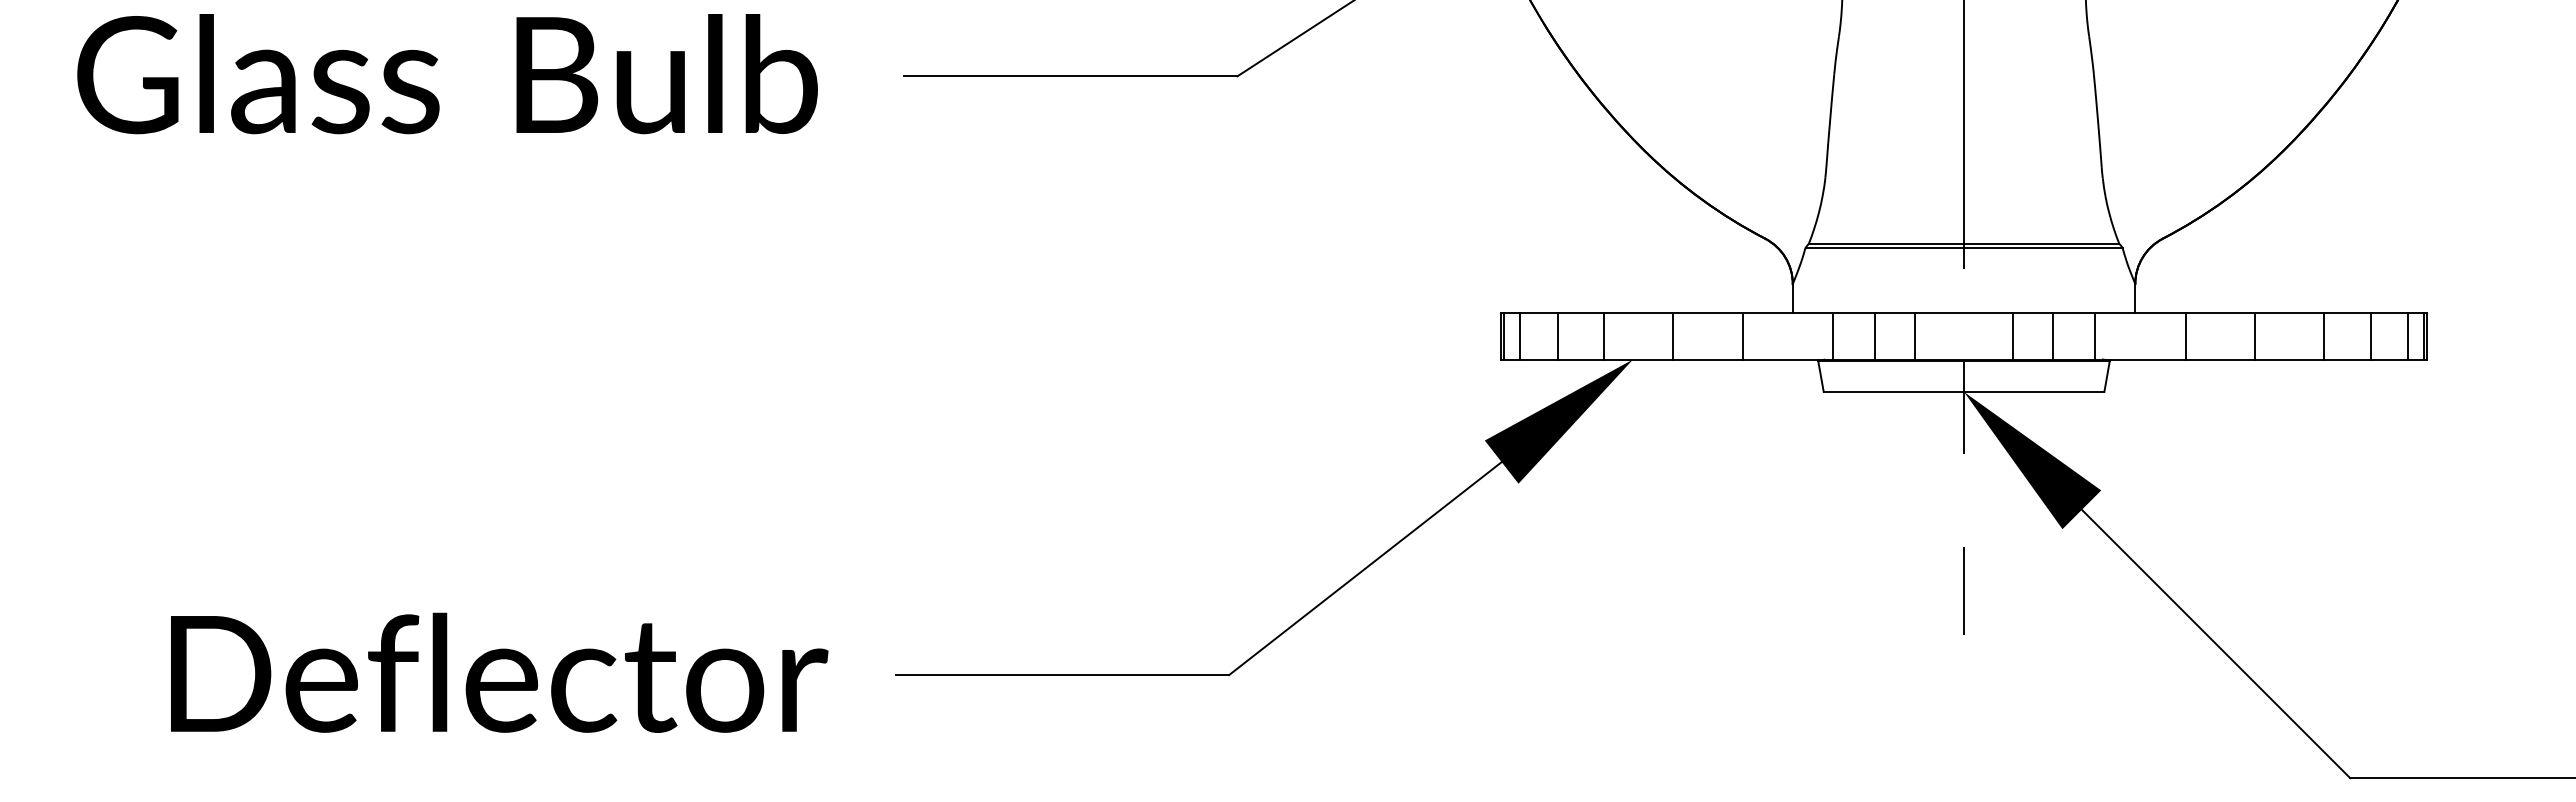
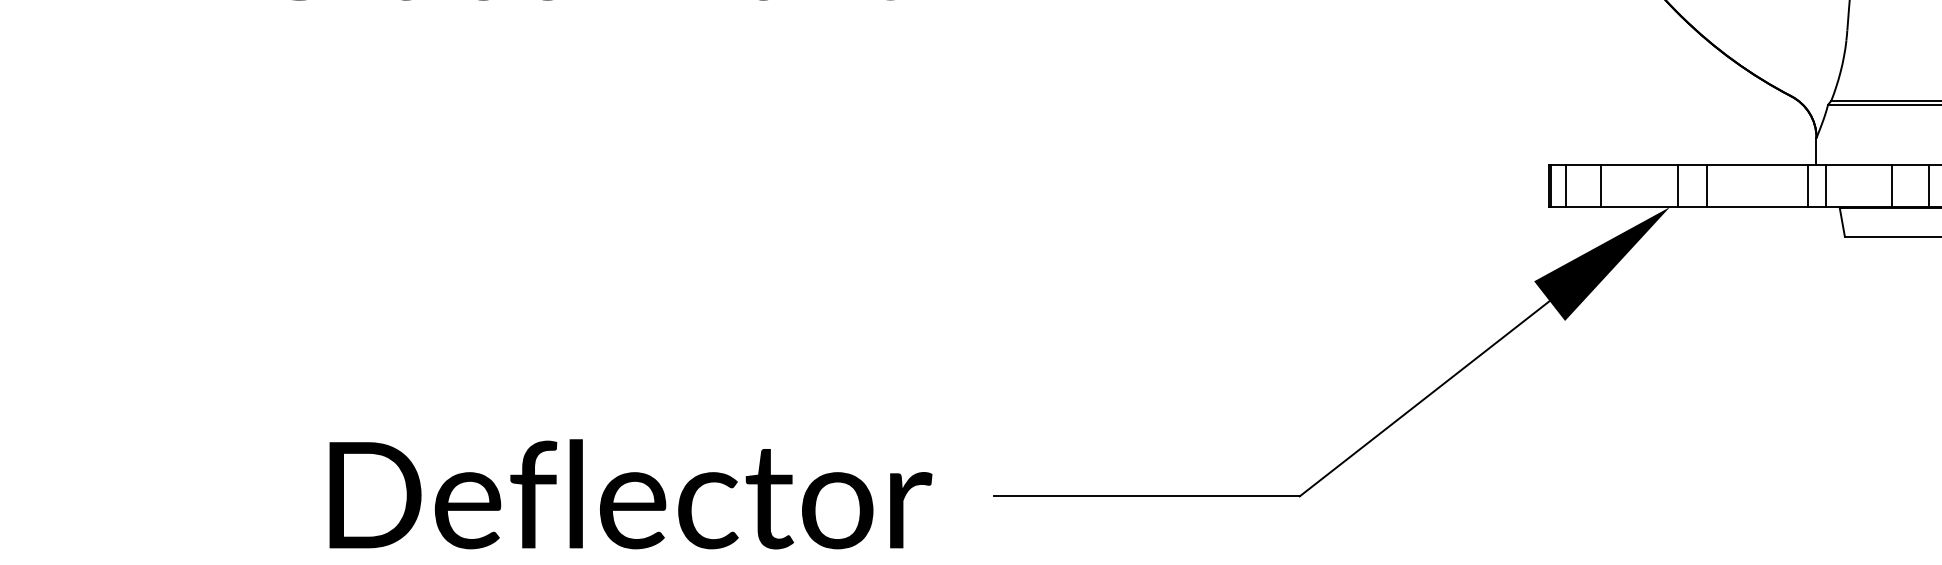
line: (1603, 336) -> (1677, 185), moved
line: (1742, 336) -> (1808, 185), moved
line: (1833, 336) -> (1826, 185), moved

